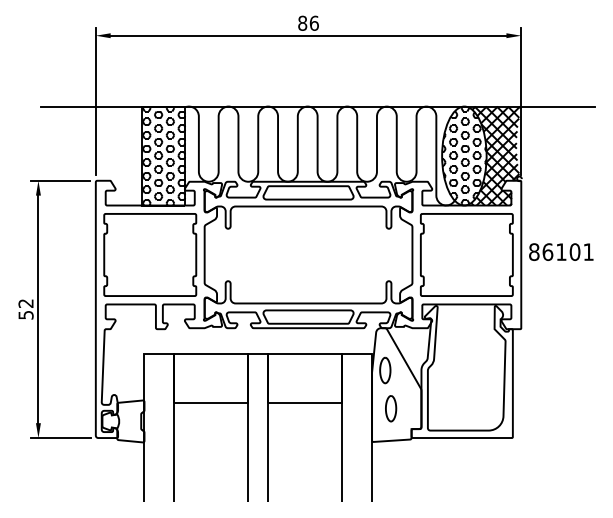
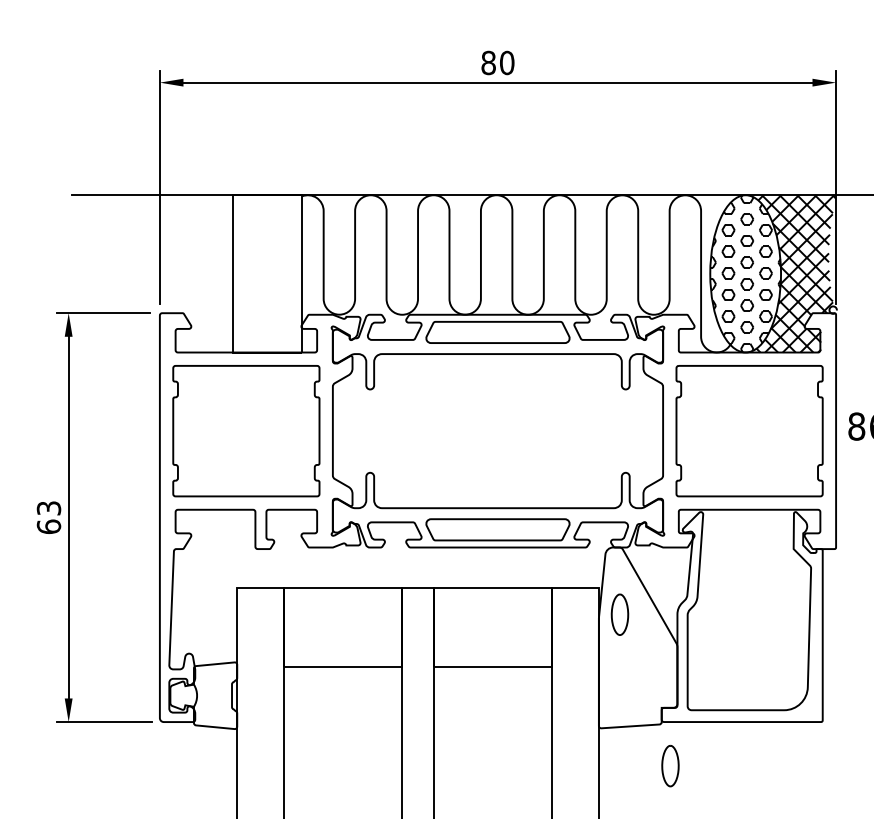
text: (314, 22) -> (507, 61), 86 -> 80
hatch: (163, 155) -> (267, 273), removed
text: (25, 309) -> (48, 517), 52 -> 63
part: (391, 408) -> (671, 765), moved

